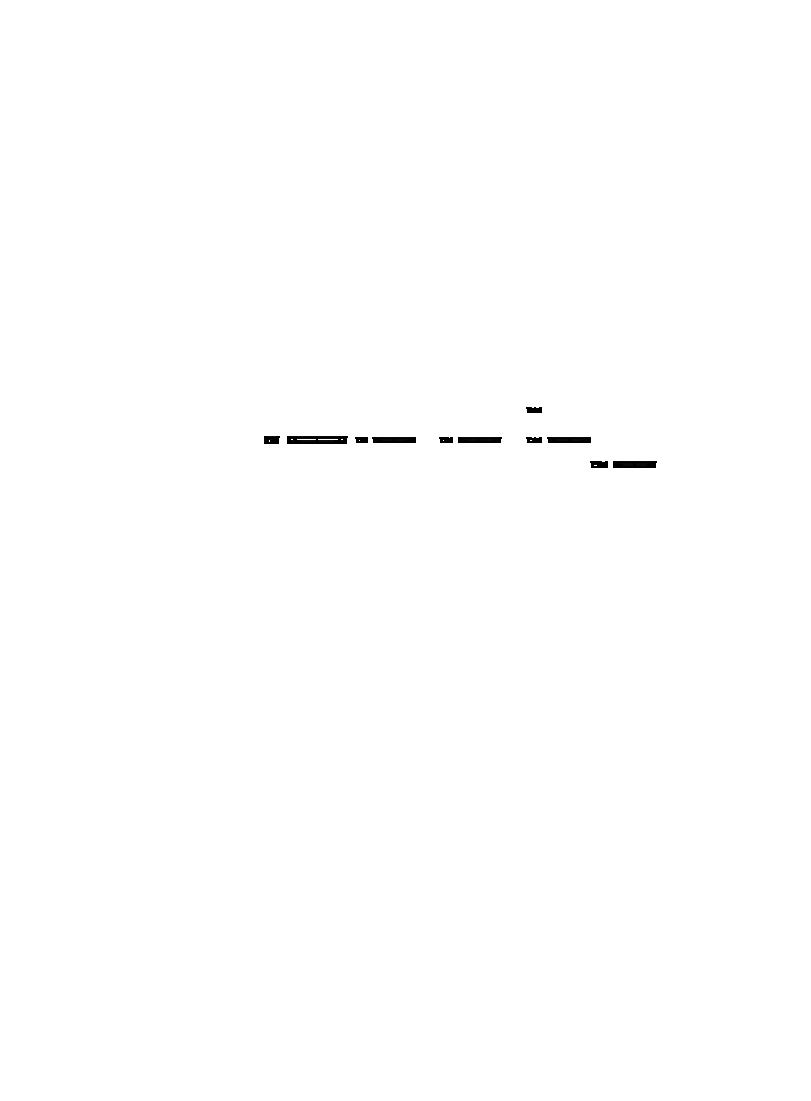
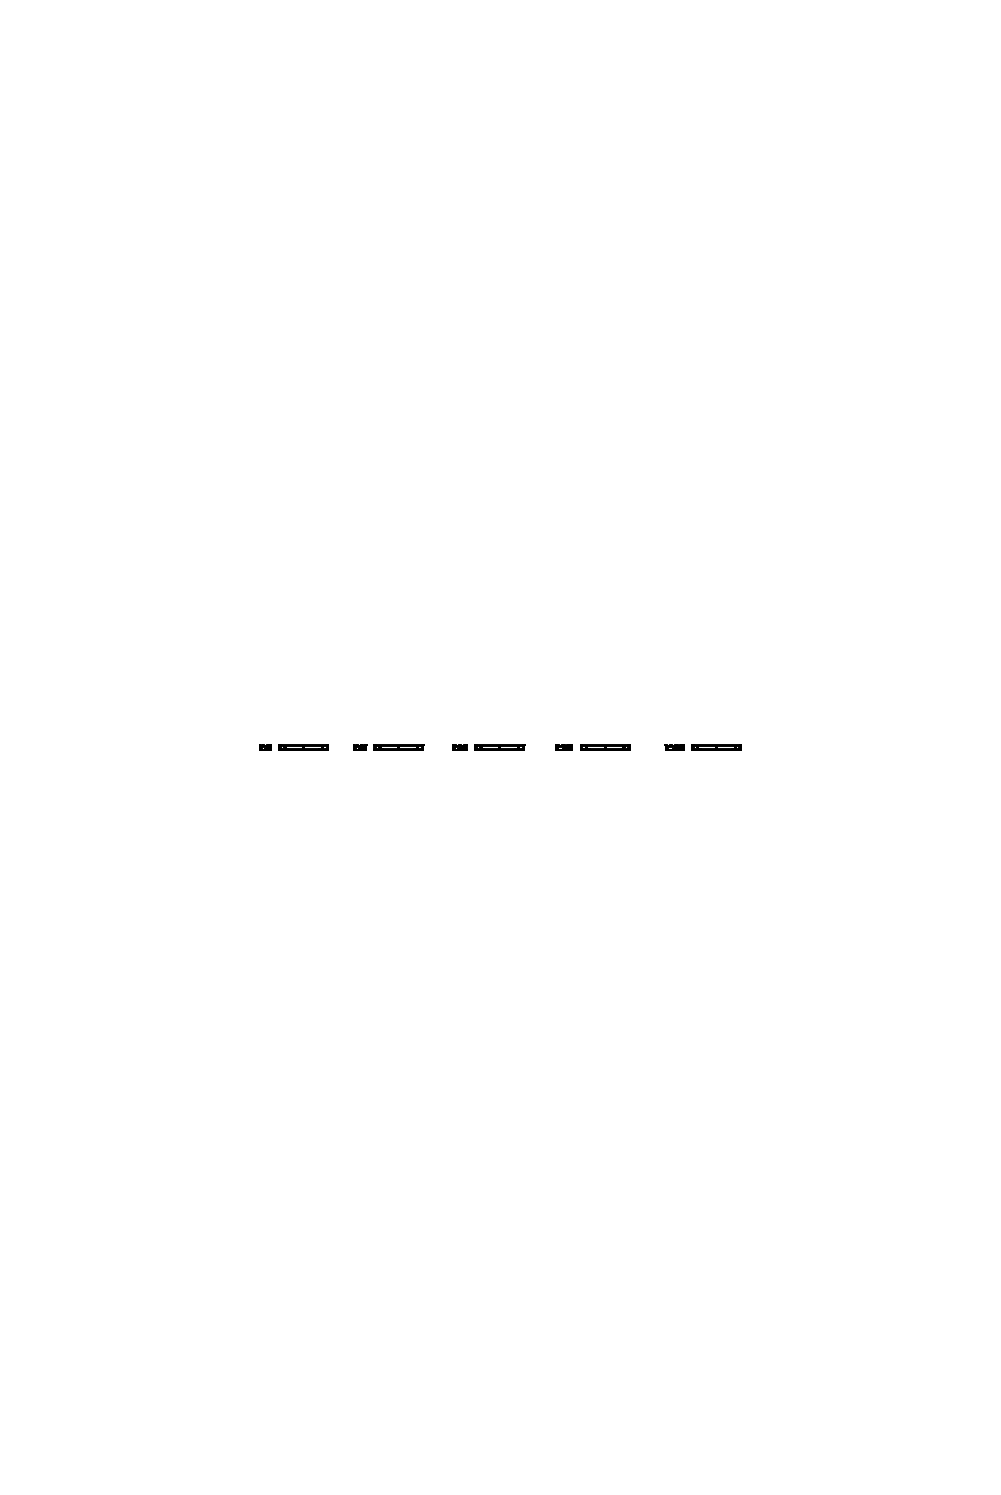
part: (533, 410) -> (563, 712), removed
part: (305, 439) -> (293, 747), size x0.71
part: (622, 464) -> (702, 747), moved

